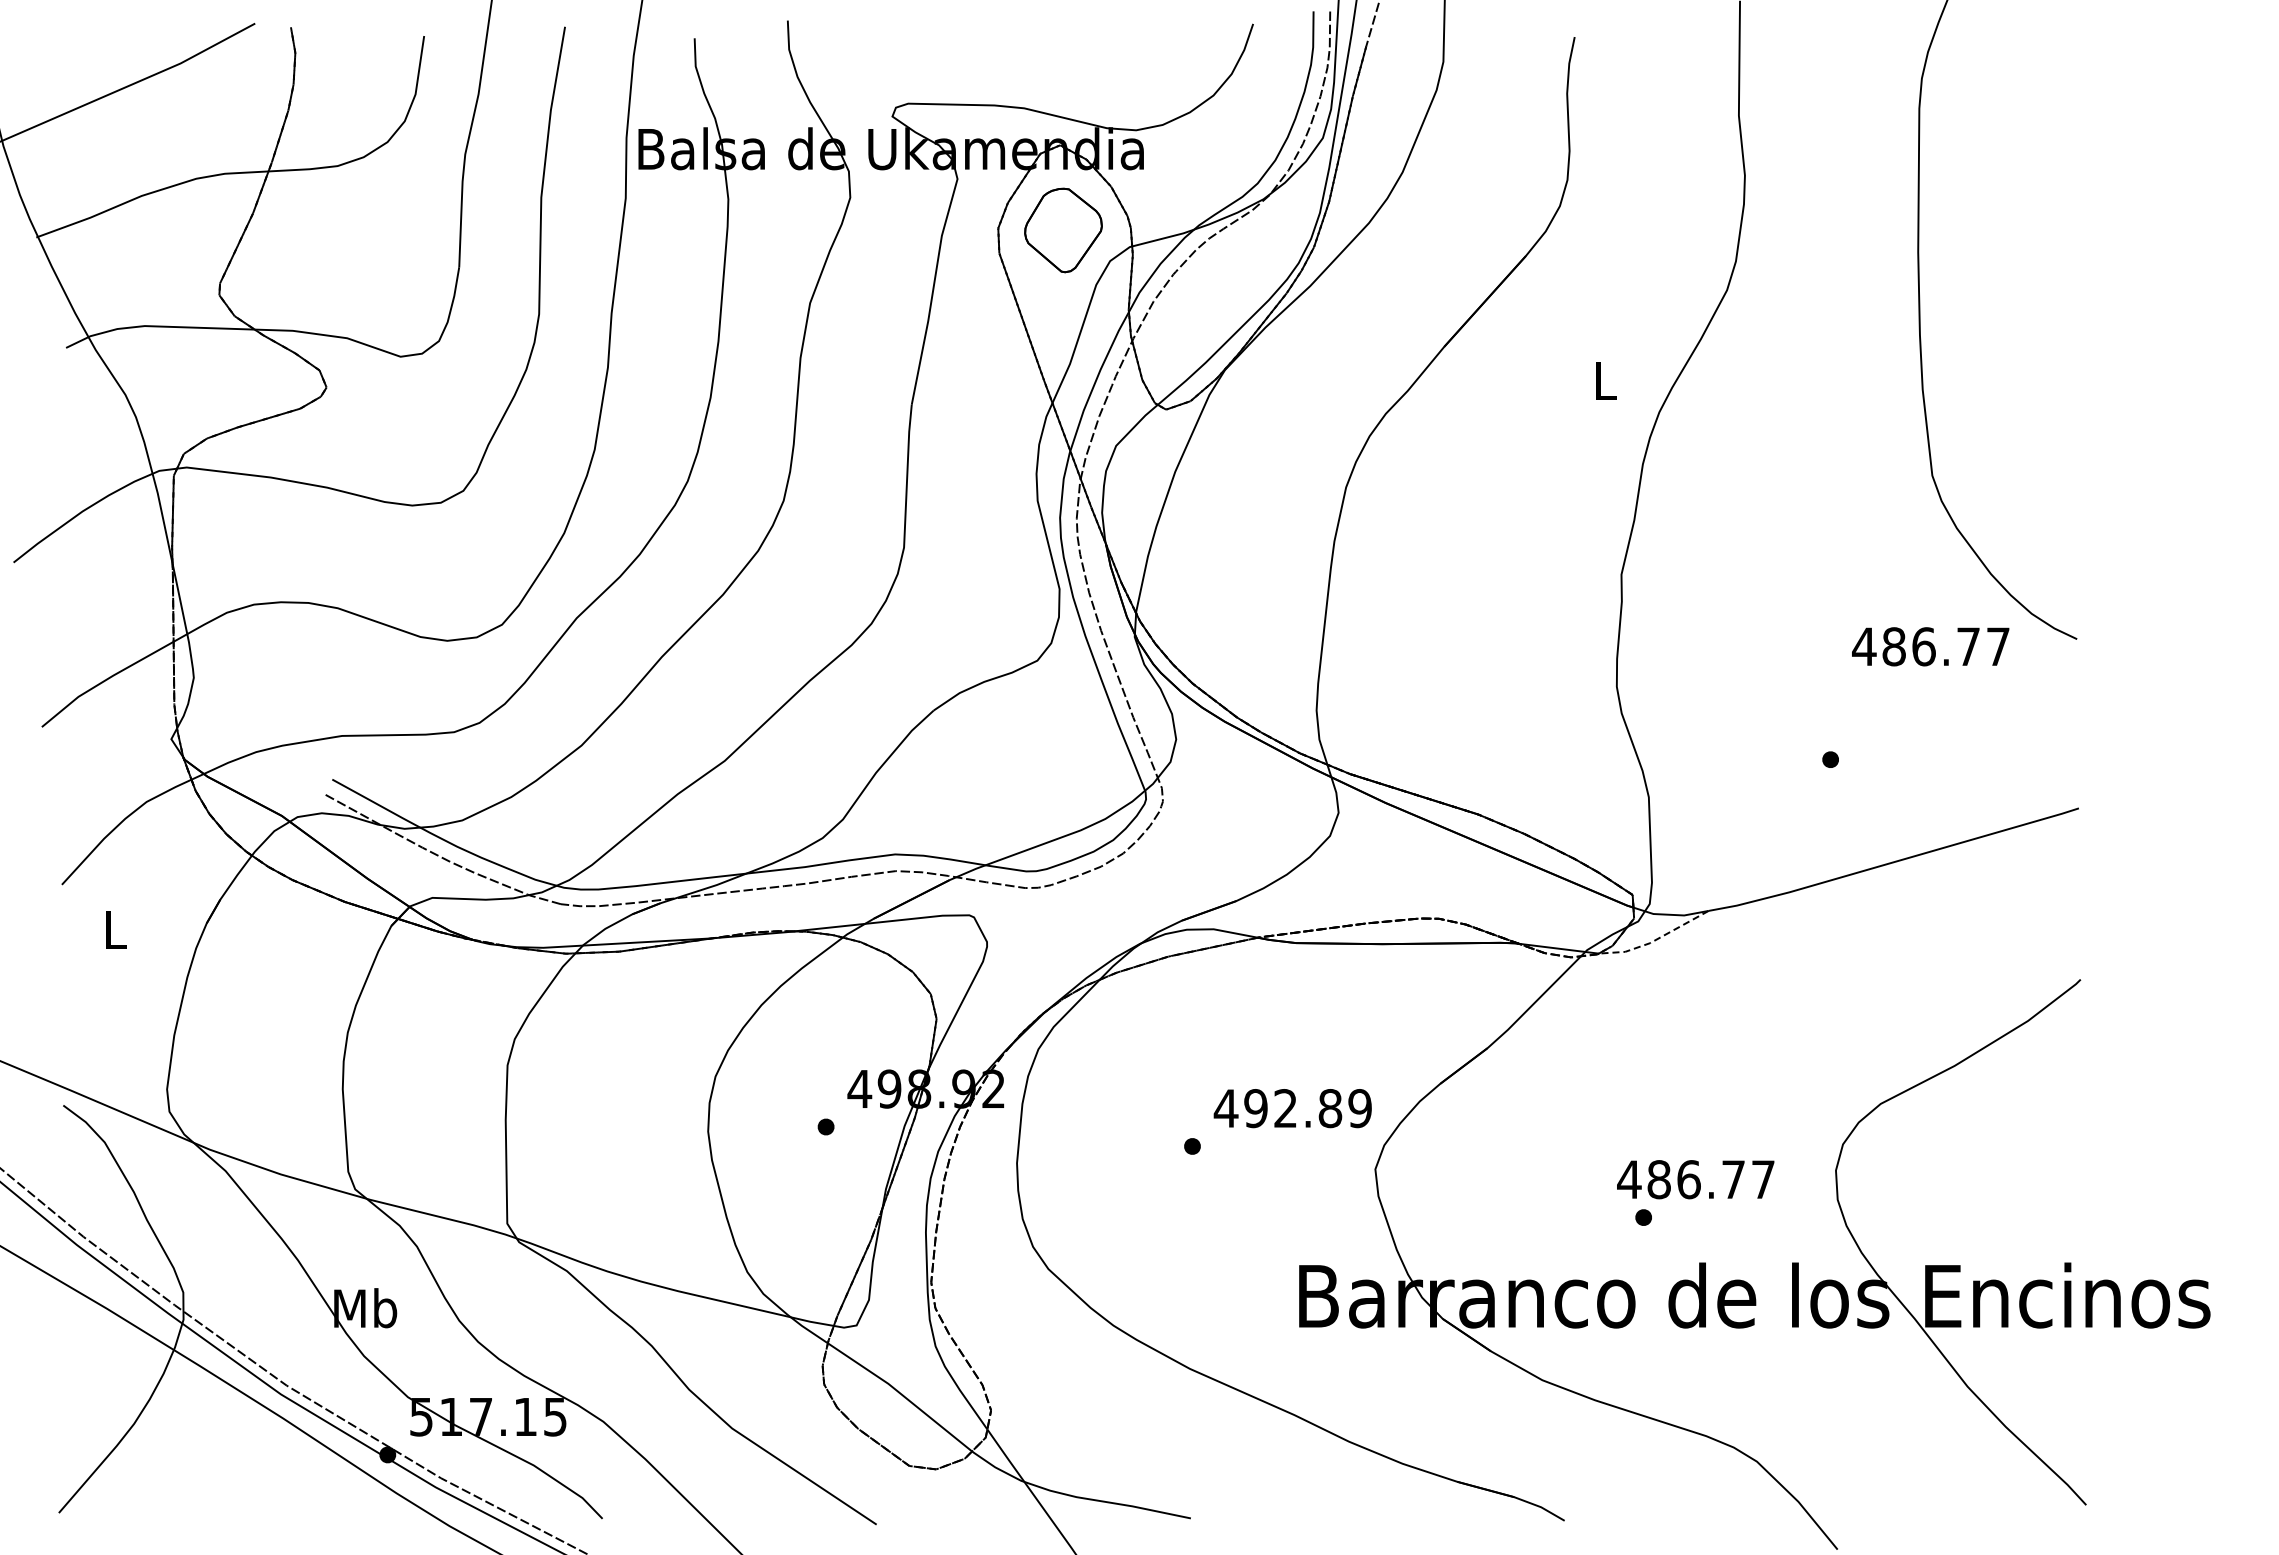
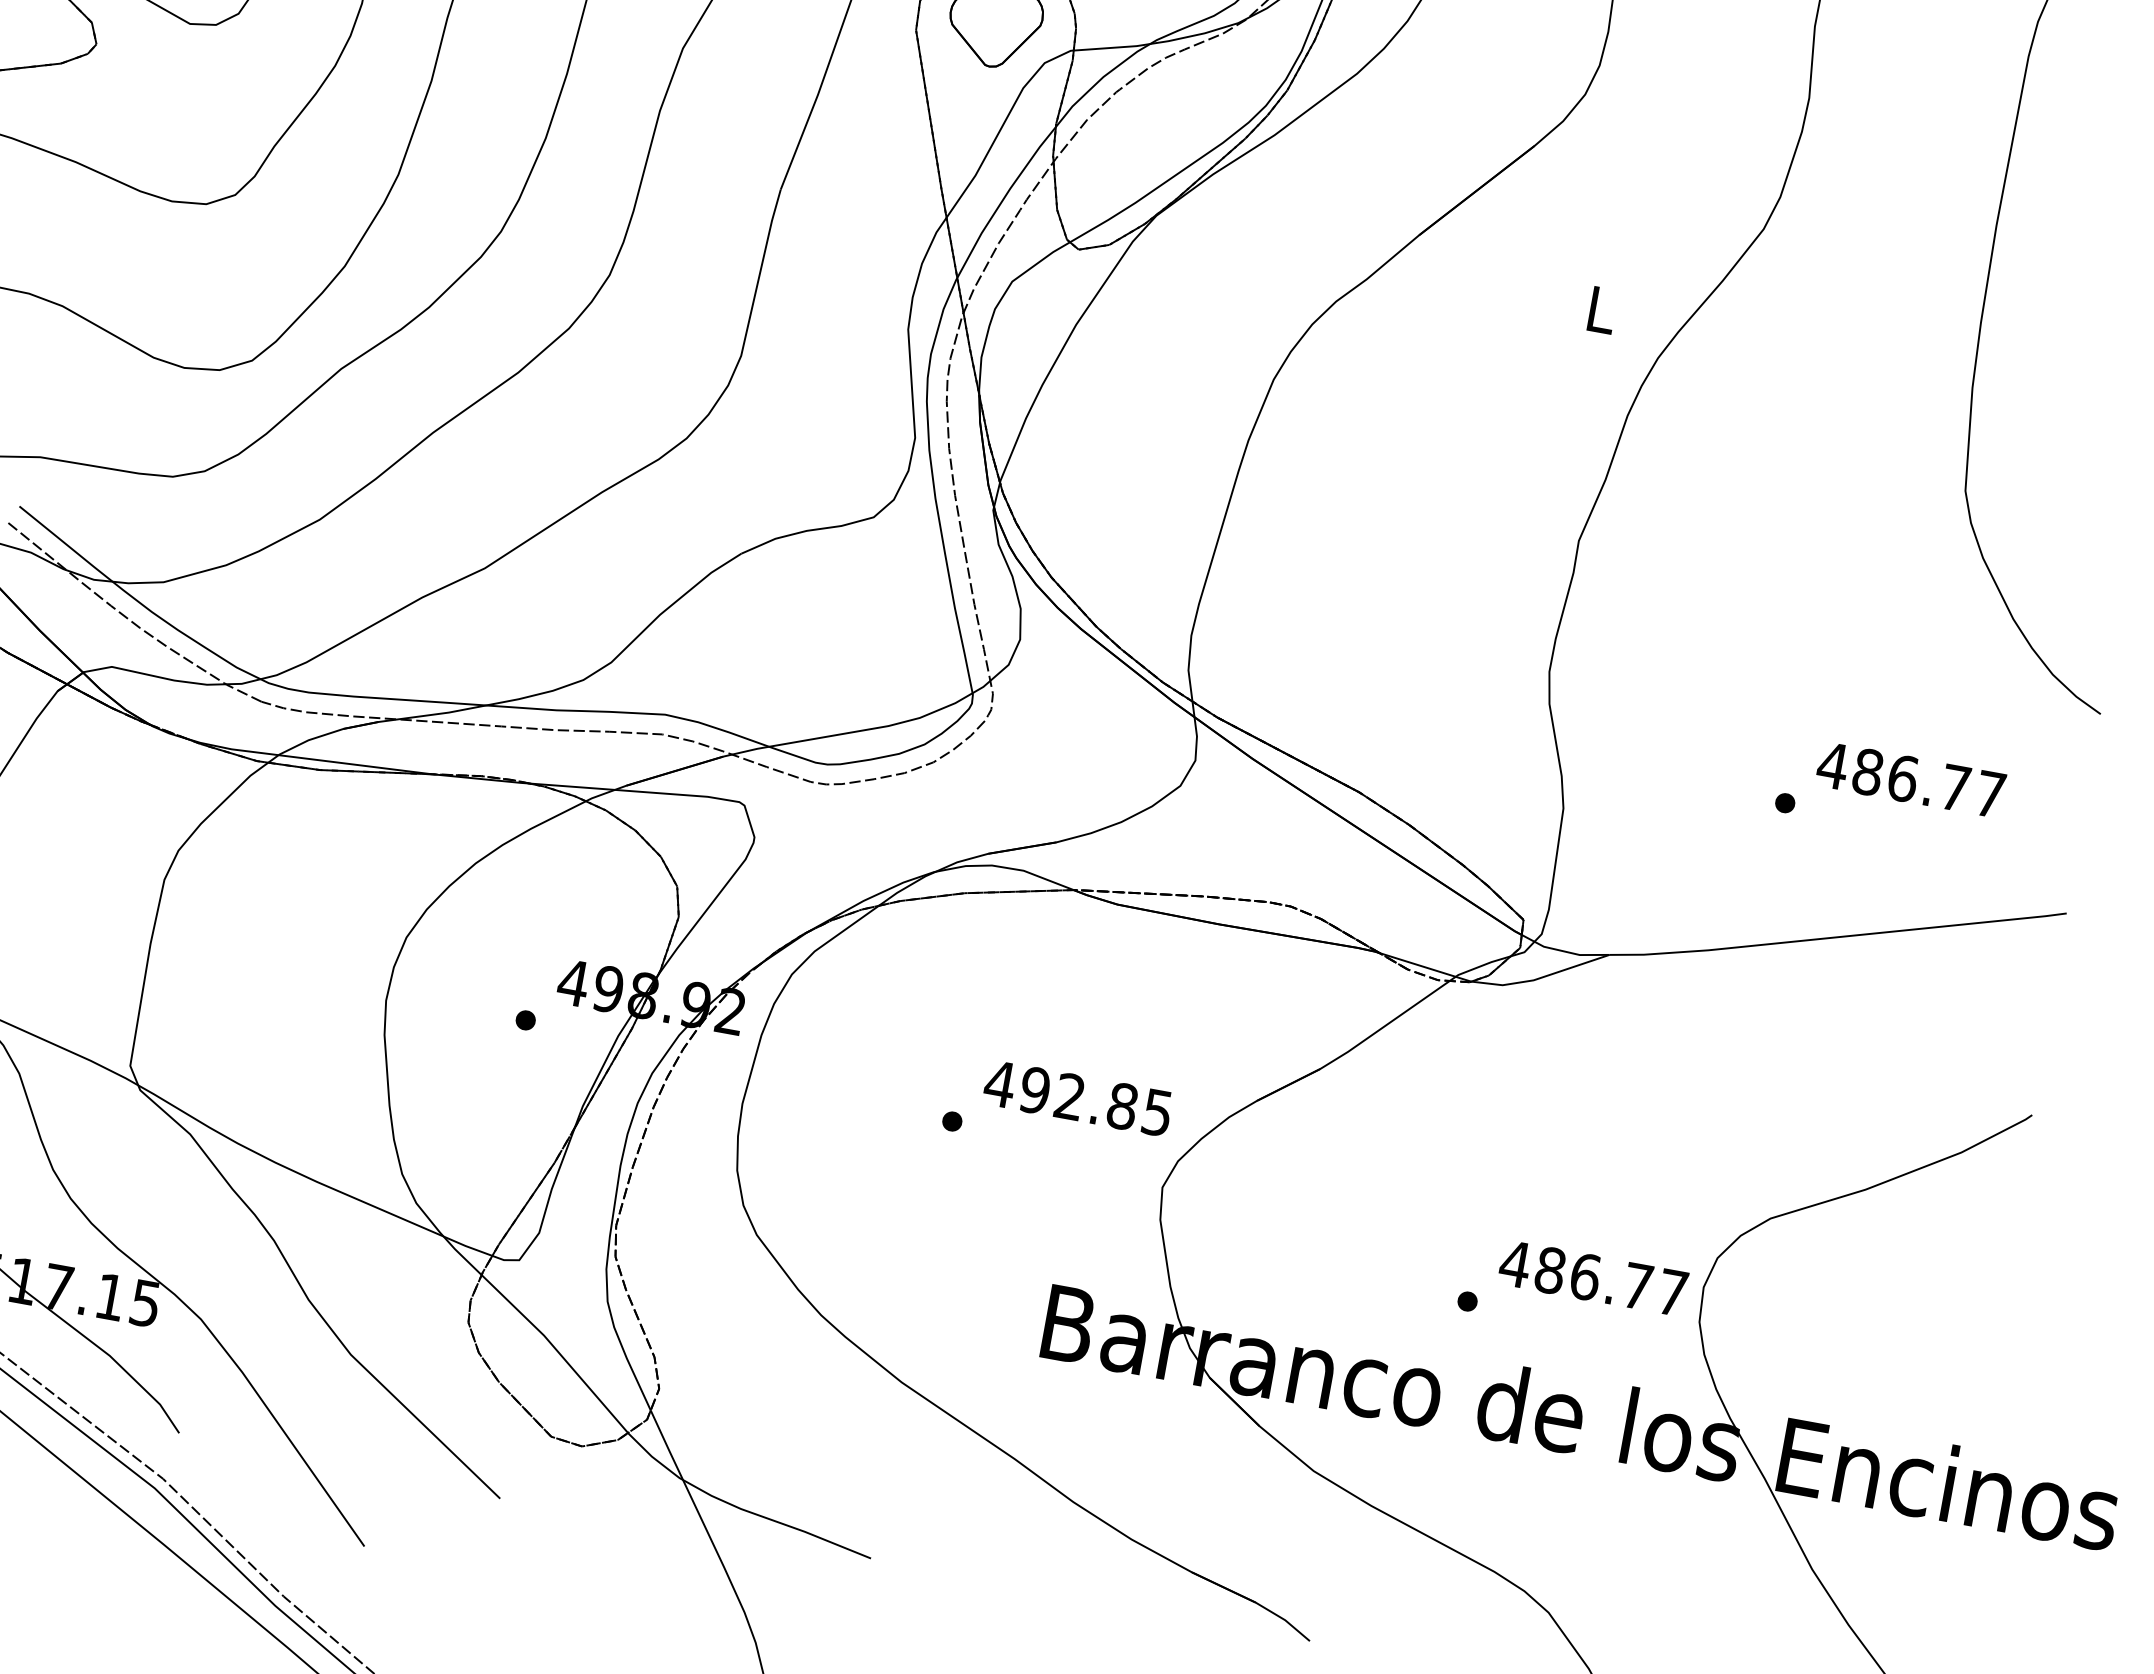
text: (1930, 646) -> (1910, 779), moved
line: (1654, 940) -> (1539, 978), dashed -> solid
text: (1359, 1108) -> (1156, 1112), 492.89 -> 492.85
text: (1695, 1179) -> (1593, 1278), moved

